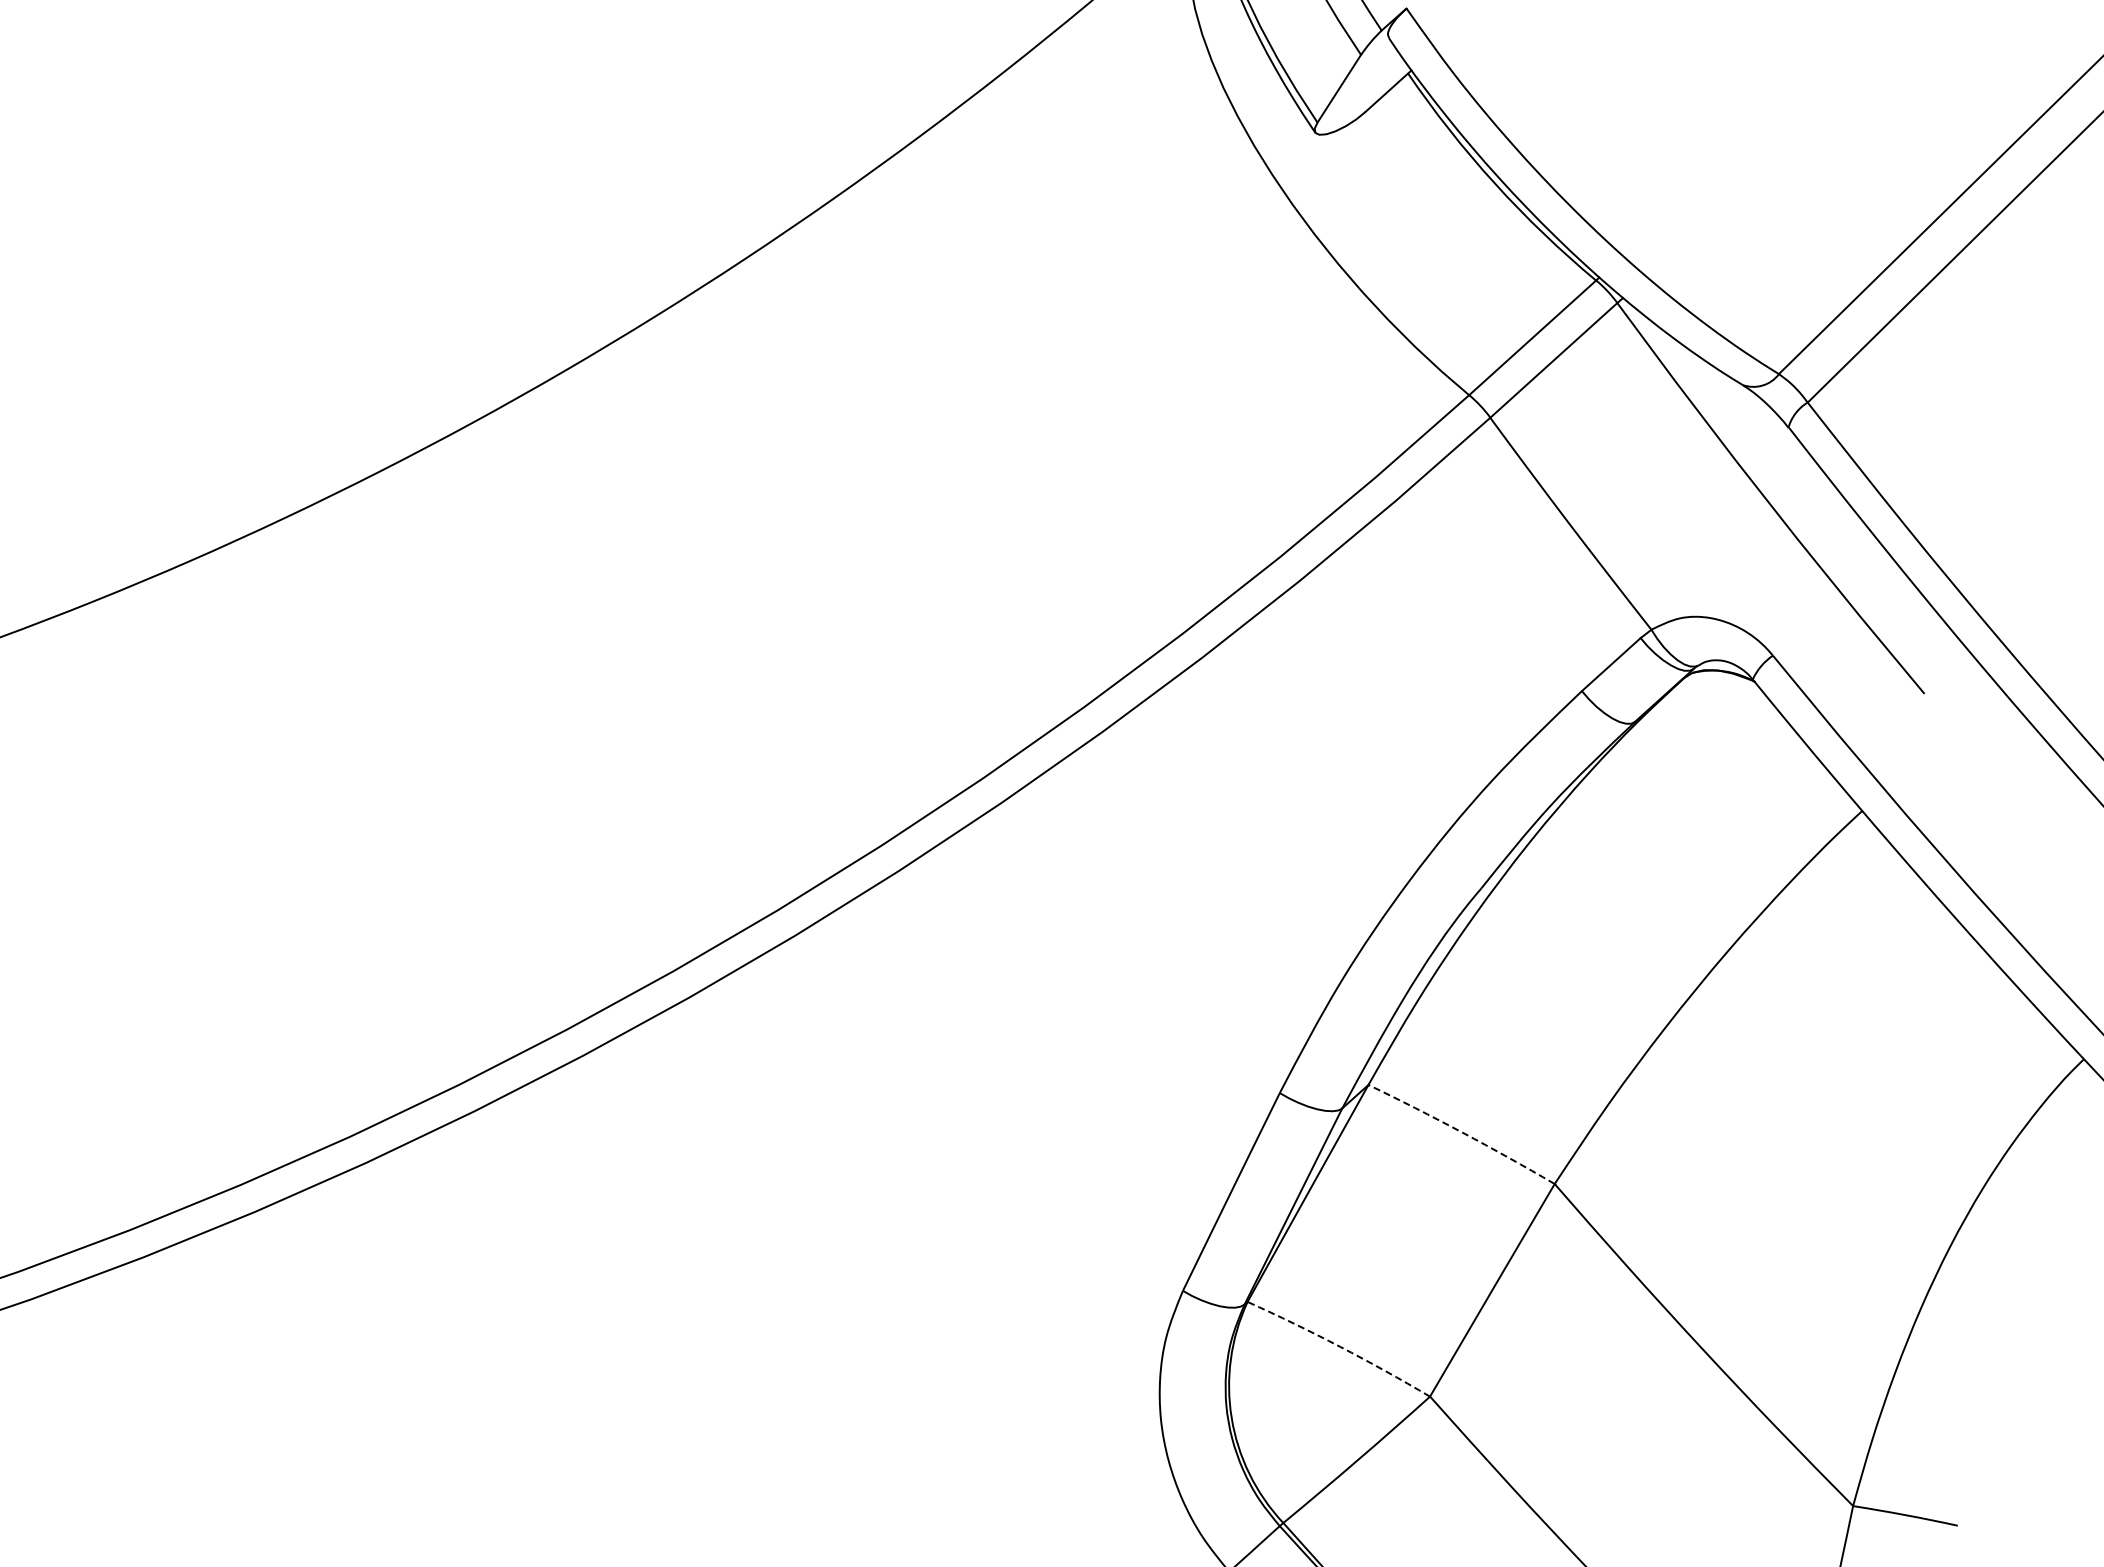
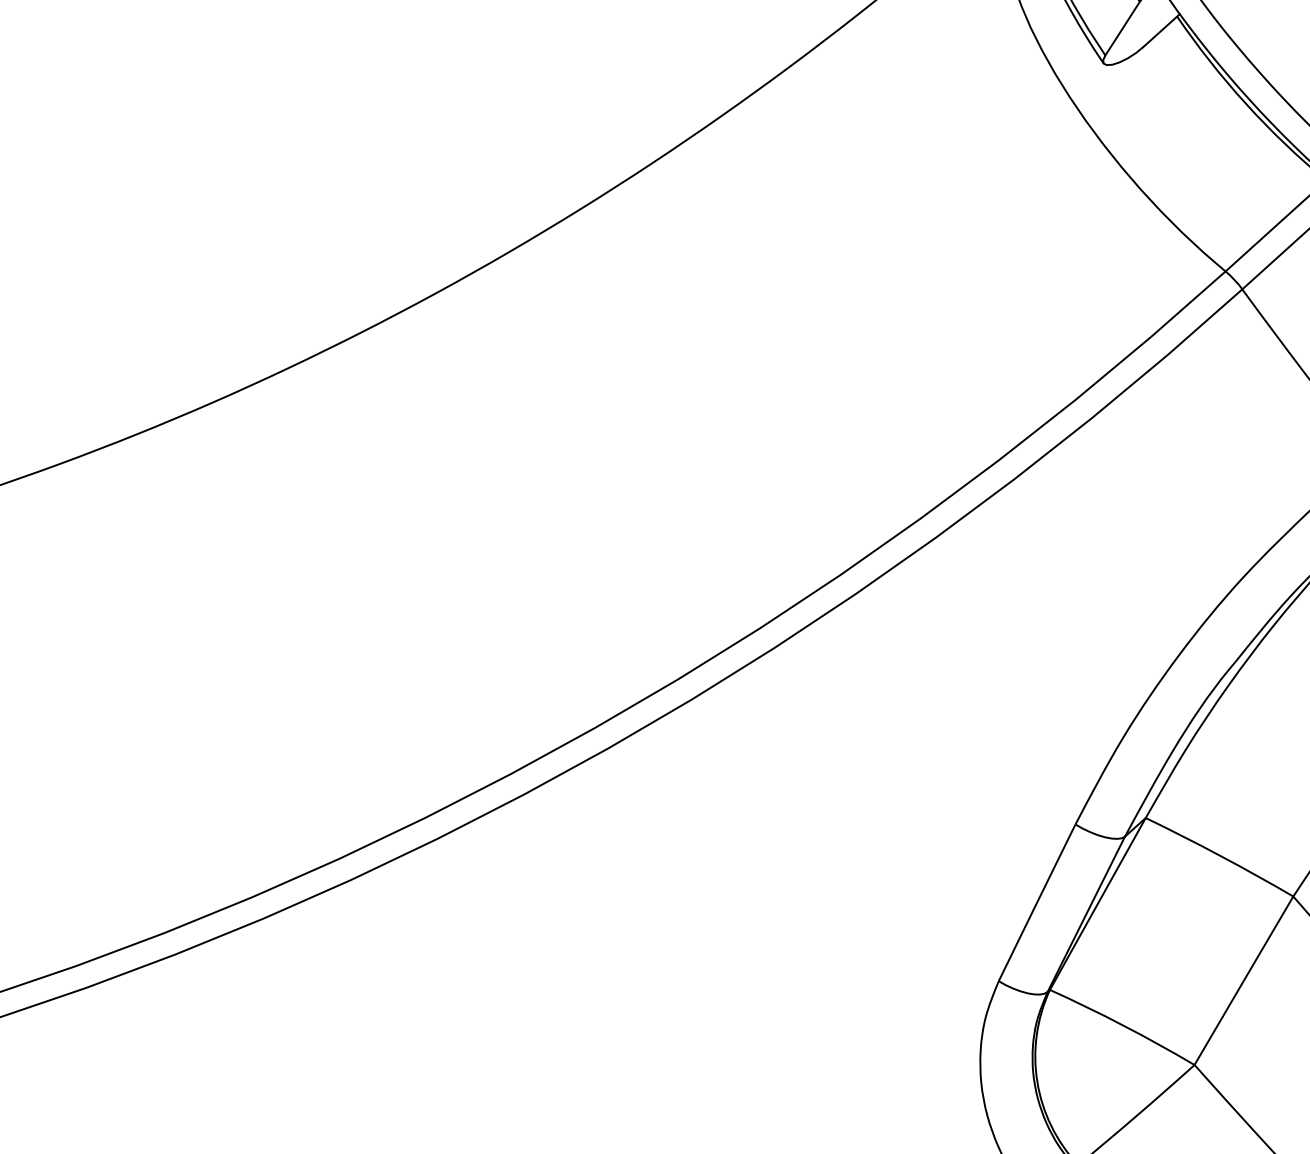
arc: (1462, 1132) -> (1220, 855), dashed -> solid
arc: (1340, 1346) -> (1123, 1025), dashed -> solid

